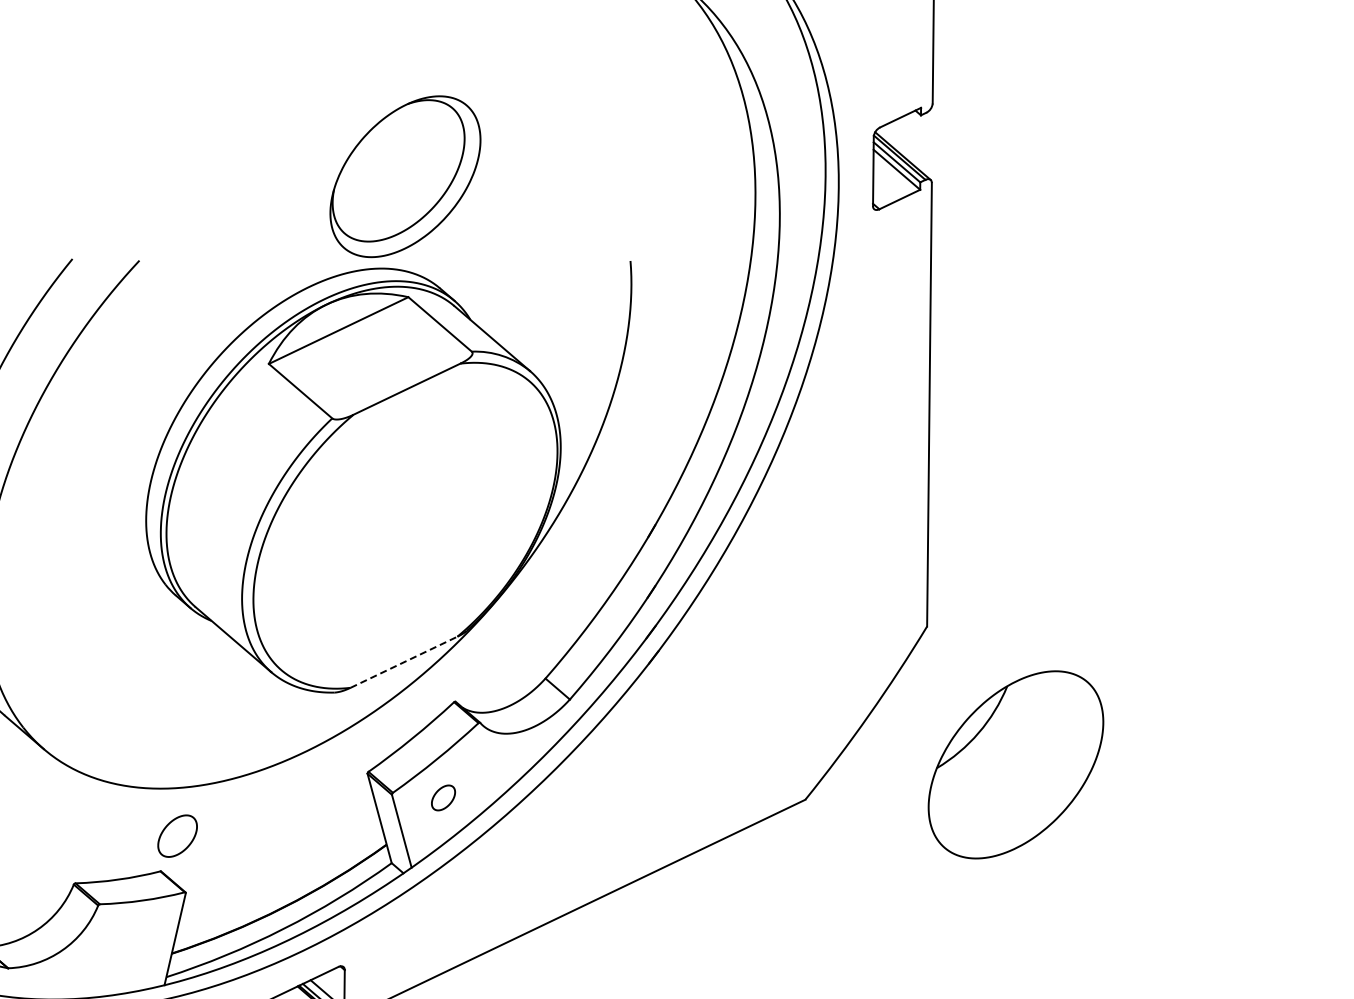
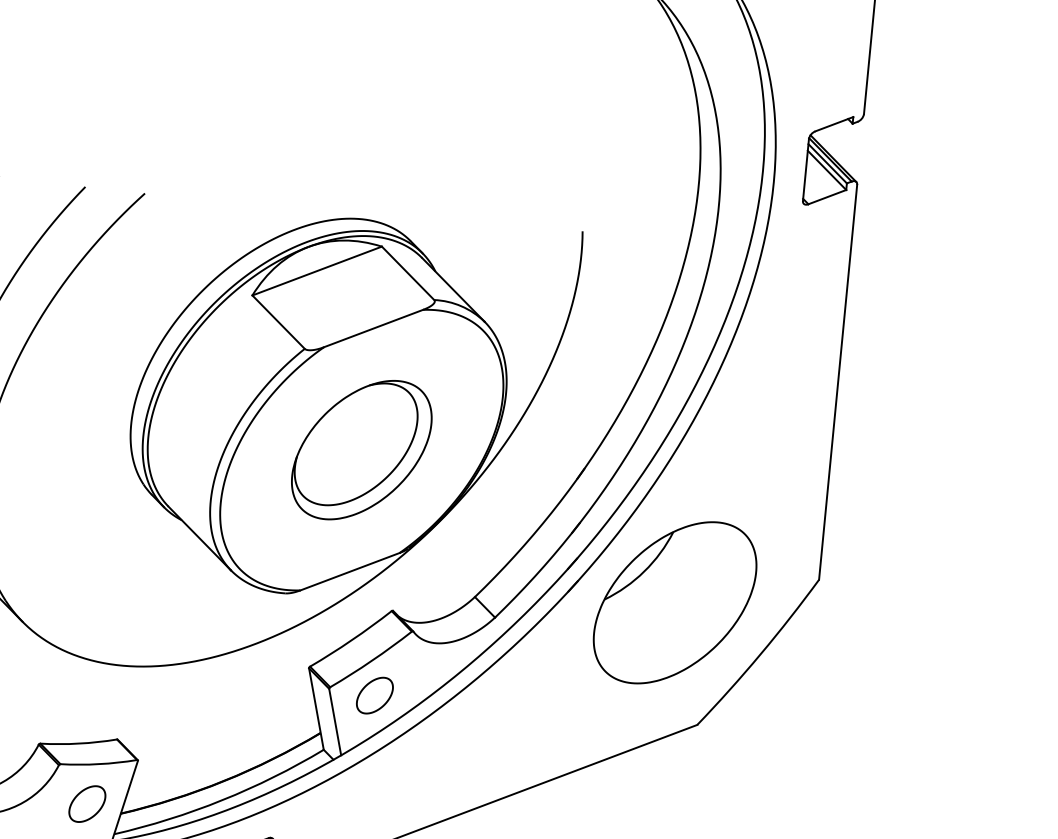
part: (405, 176) -> (361, 449), moved
line: (404, 662) -> (350, 571), dashed -> solid
part: (1015, 764) -> (674, 602), moved
part: (443, 797) -> (374, 695), size x1.67
part: (177, 835) -> (87, 803), moved

